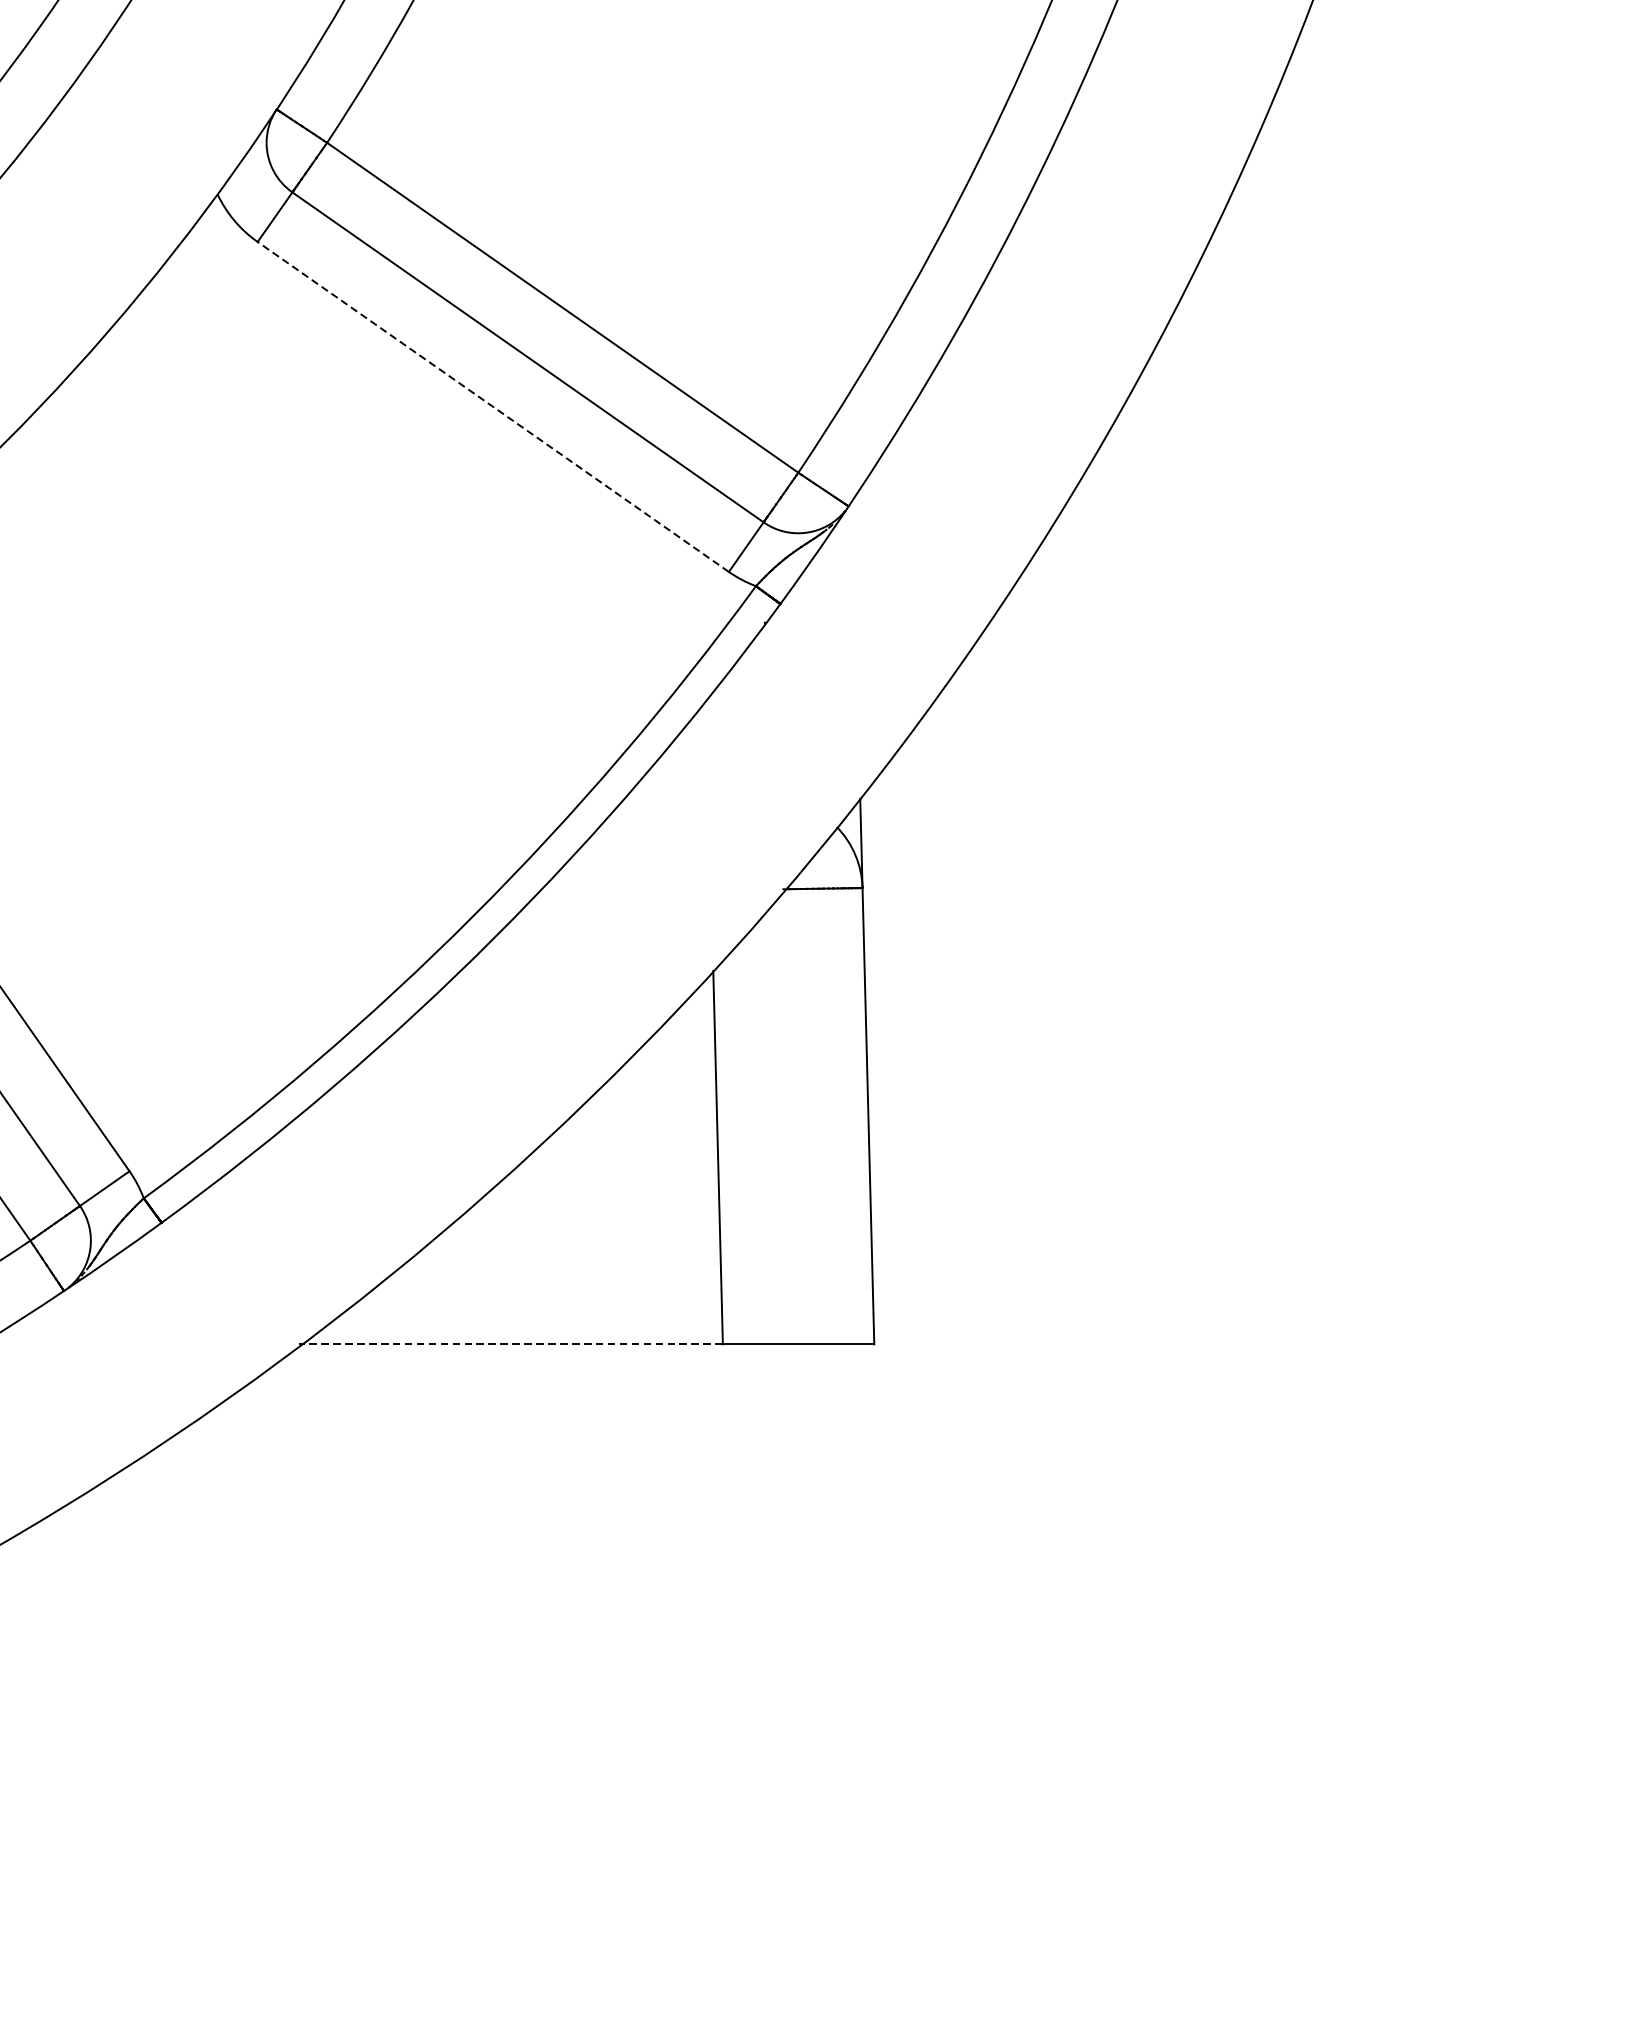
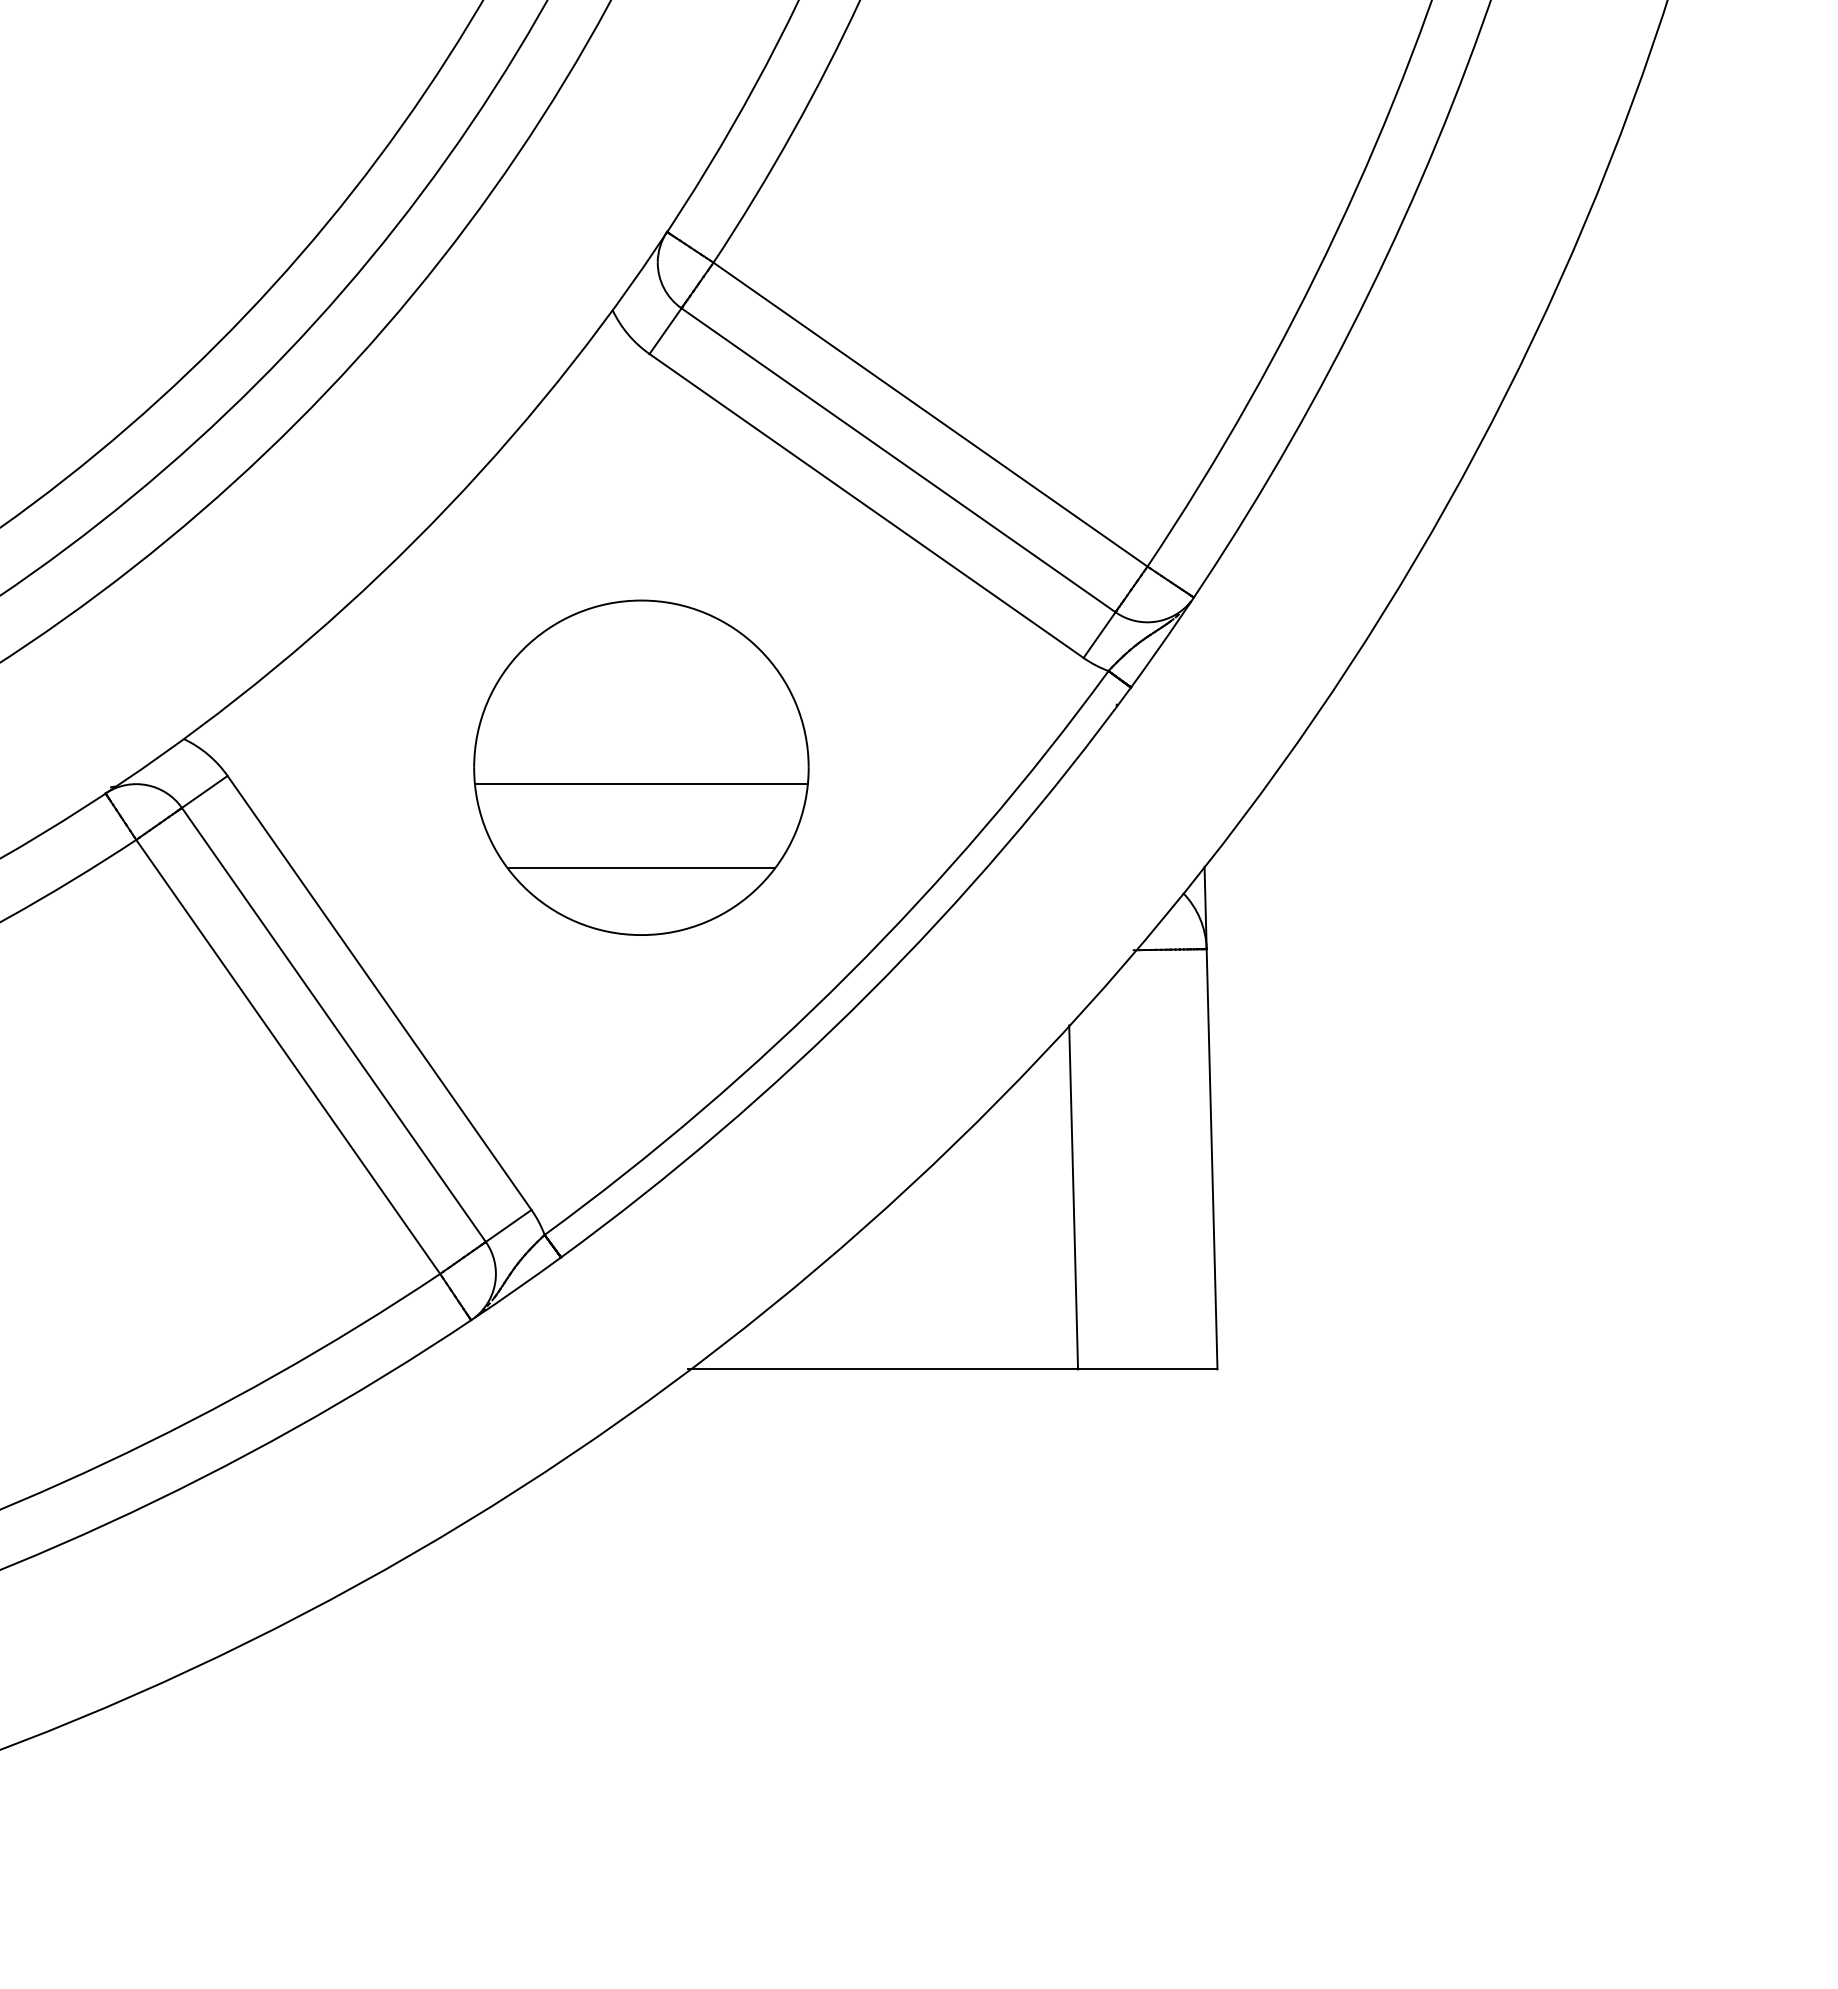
line: (493, 406) -> (866, 505), dashed -> solid
part: (248, 690) -> (641, 767), added
line: (511, 1344) -> (883, 1369), dashed -> solid

